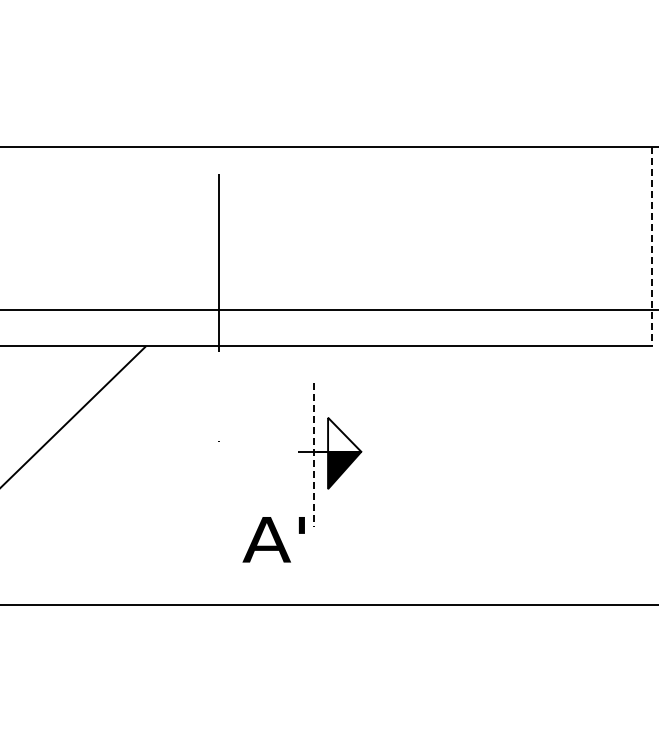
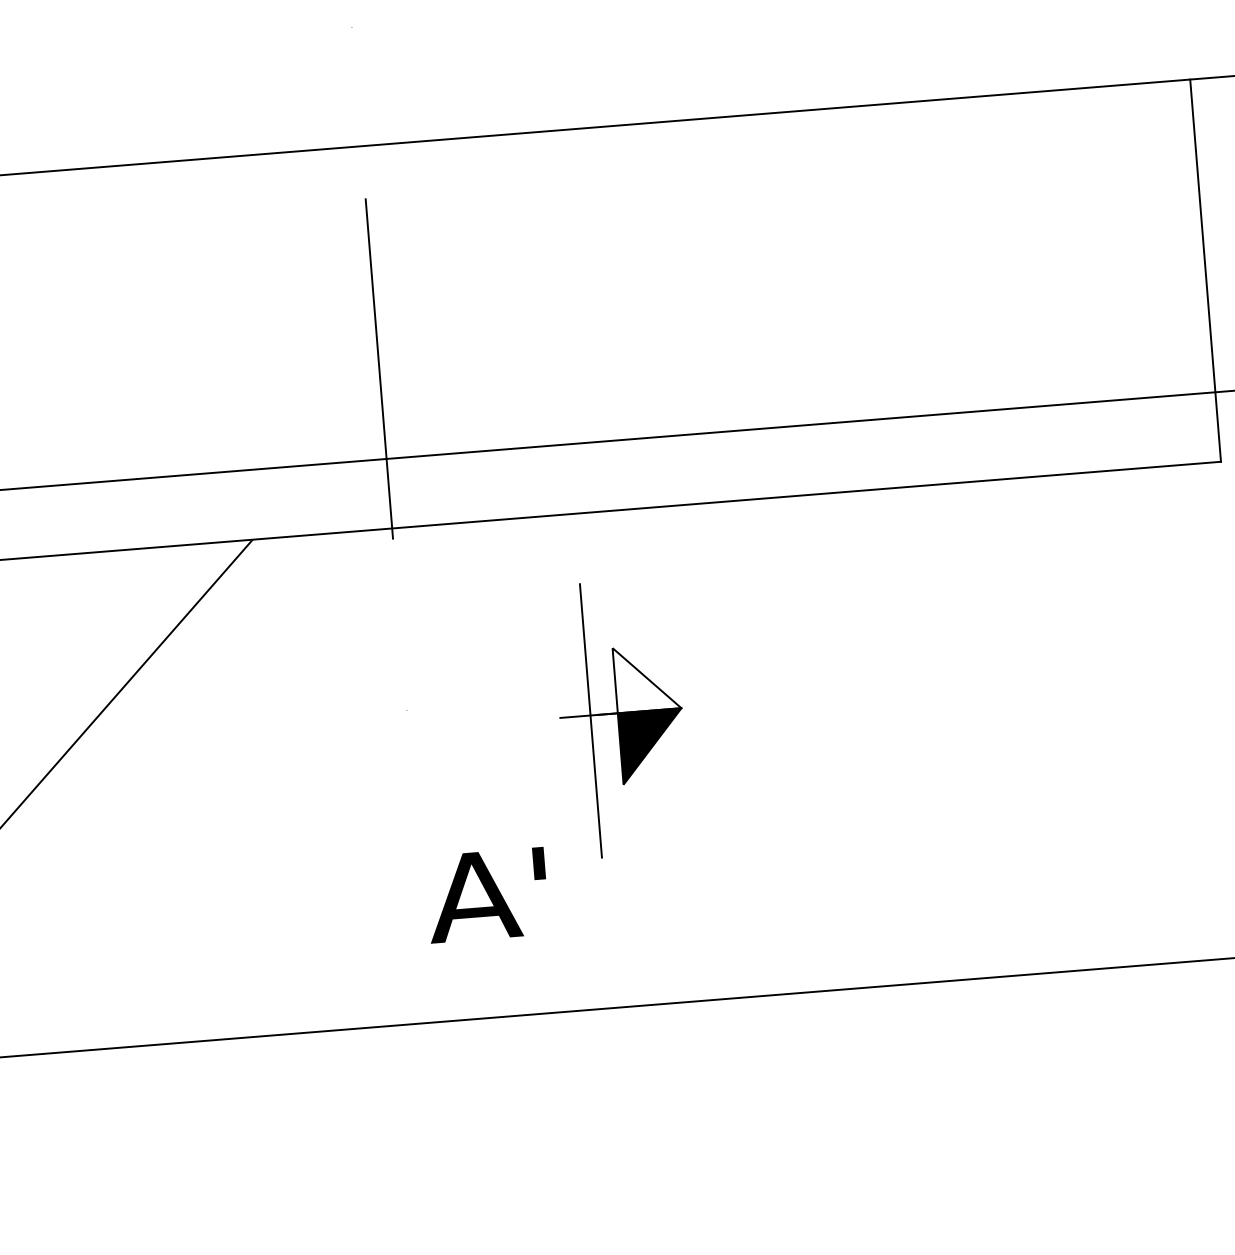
line: (651, 246) -> (1205, 270), dashed -> solid
line: (313, 454) -> (590, 720), dashed -> solid
text: (273, 539) -> (486, 894), moved

